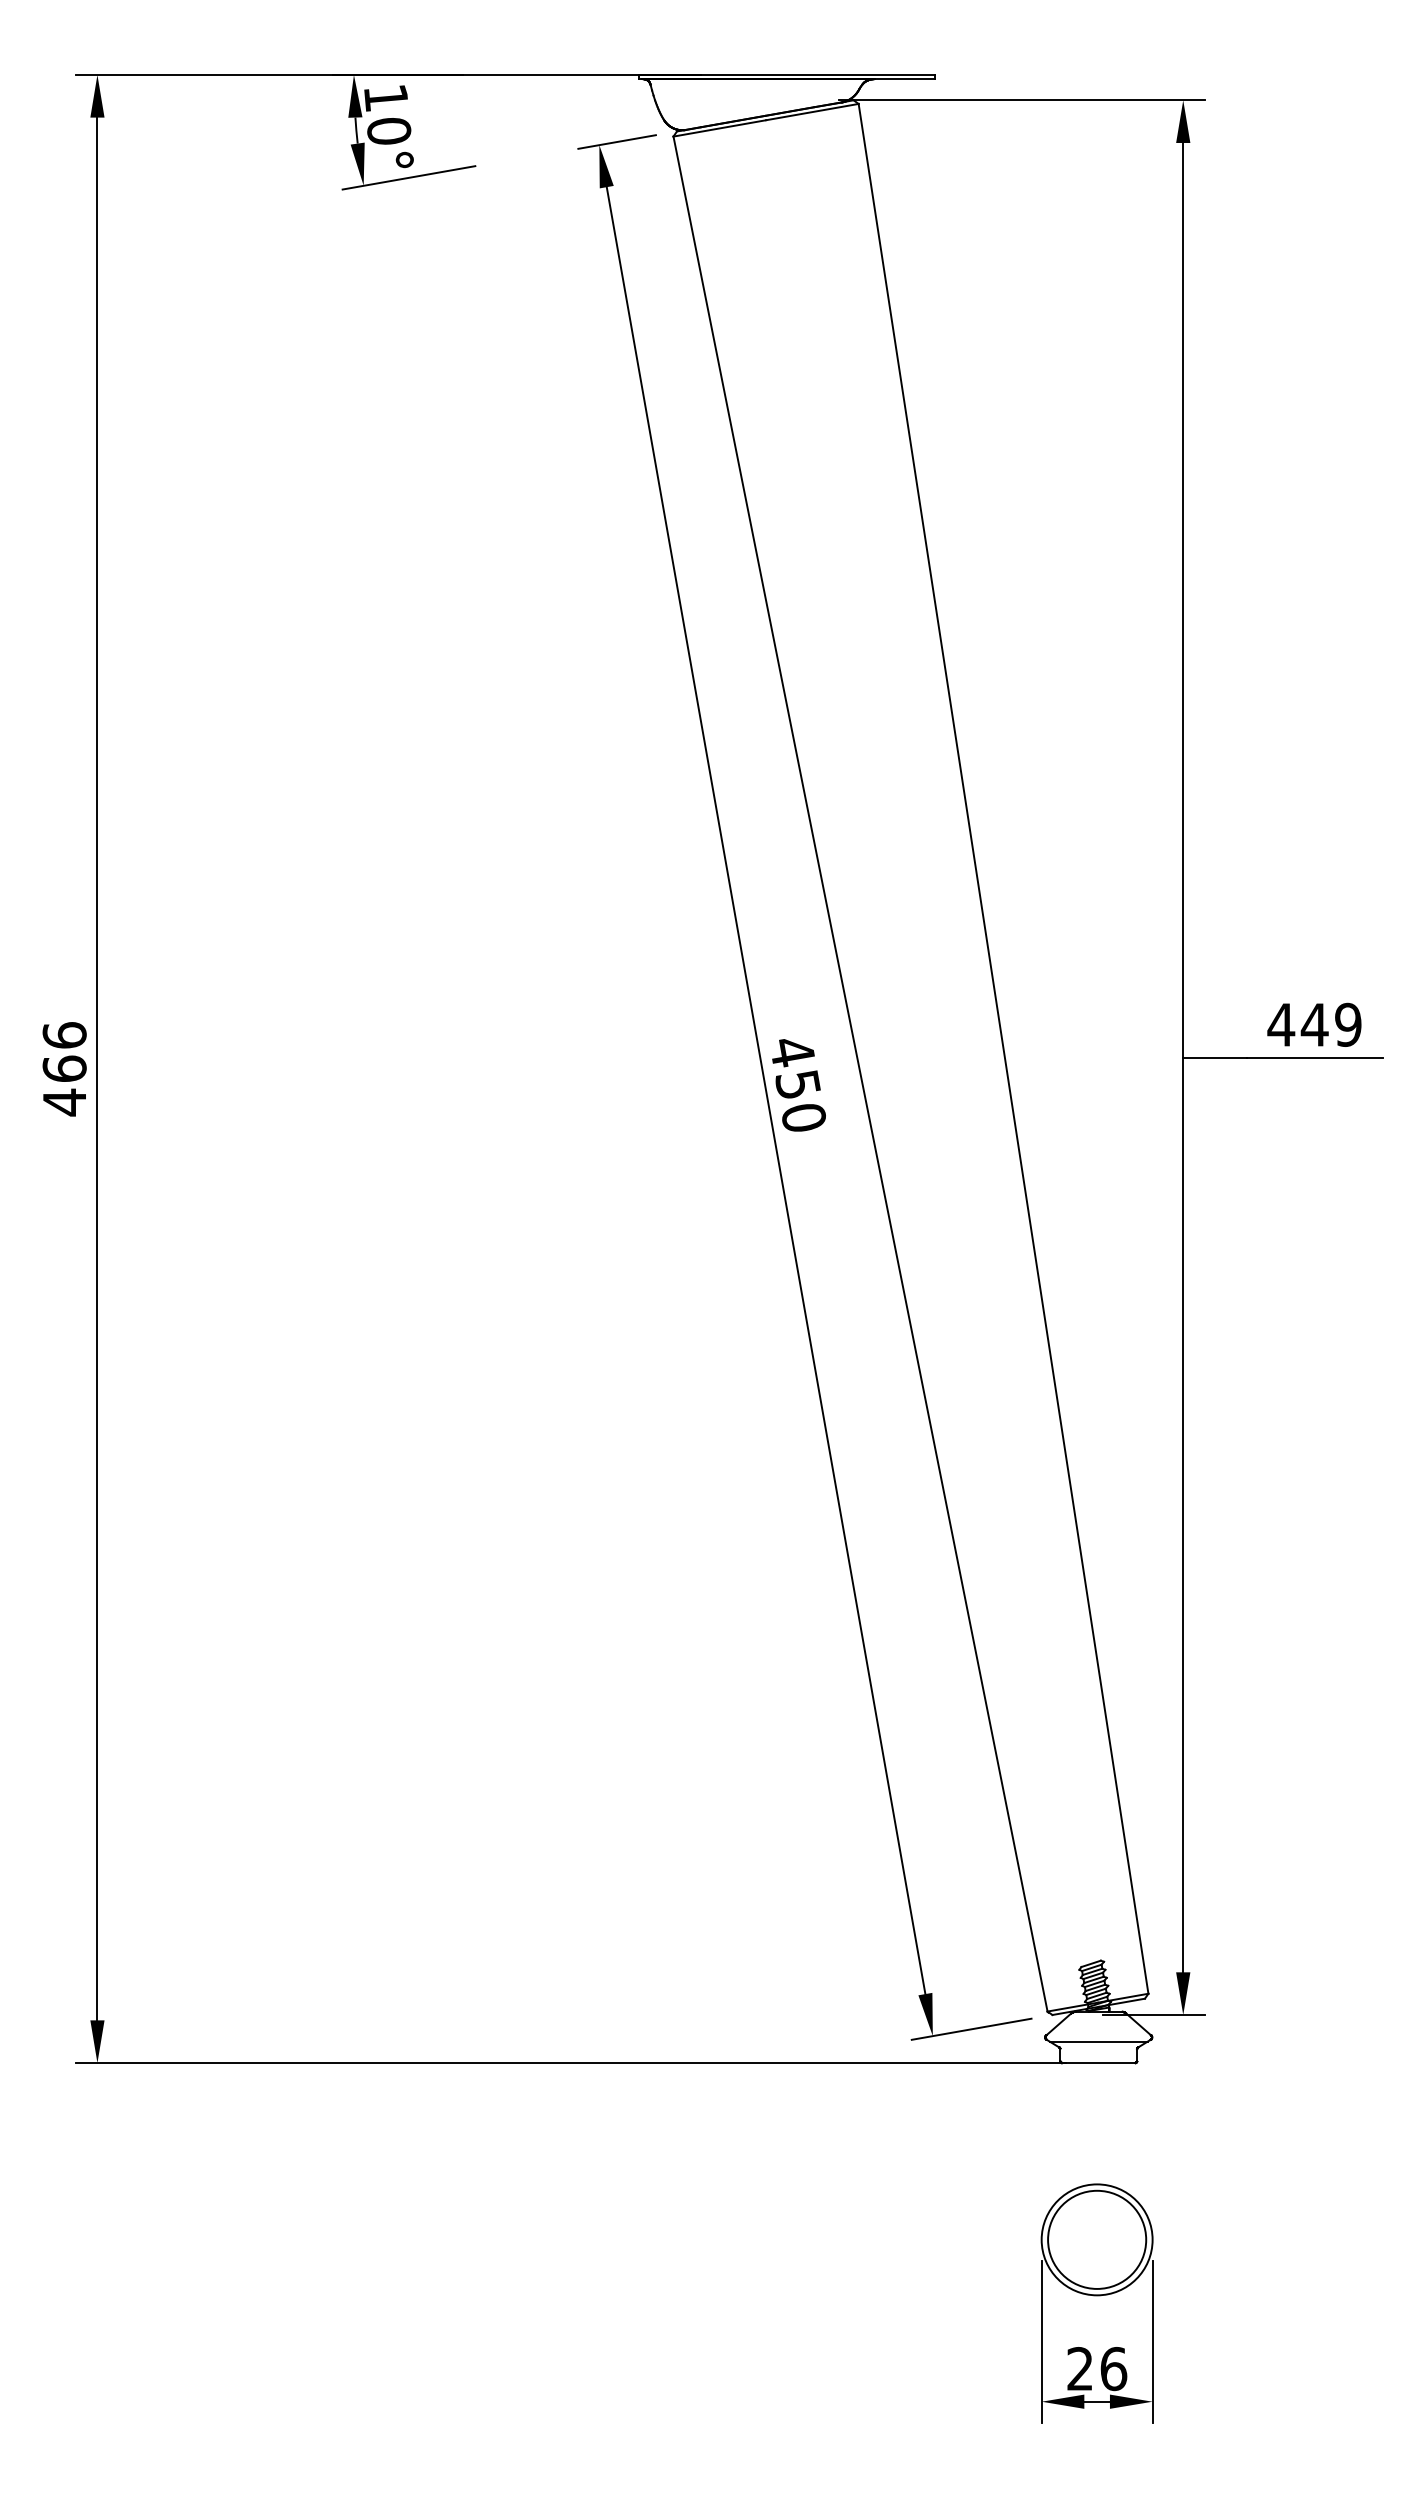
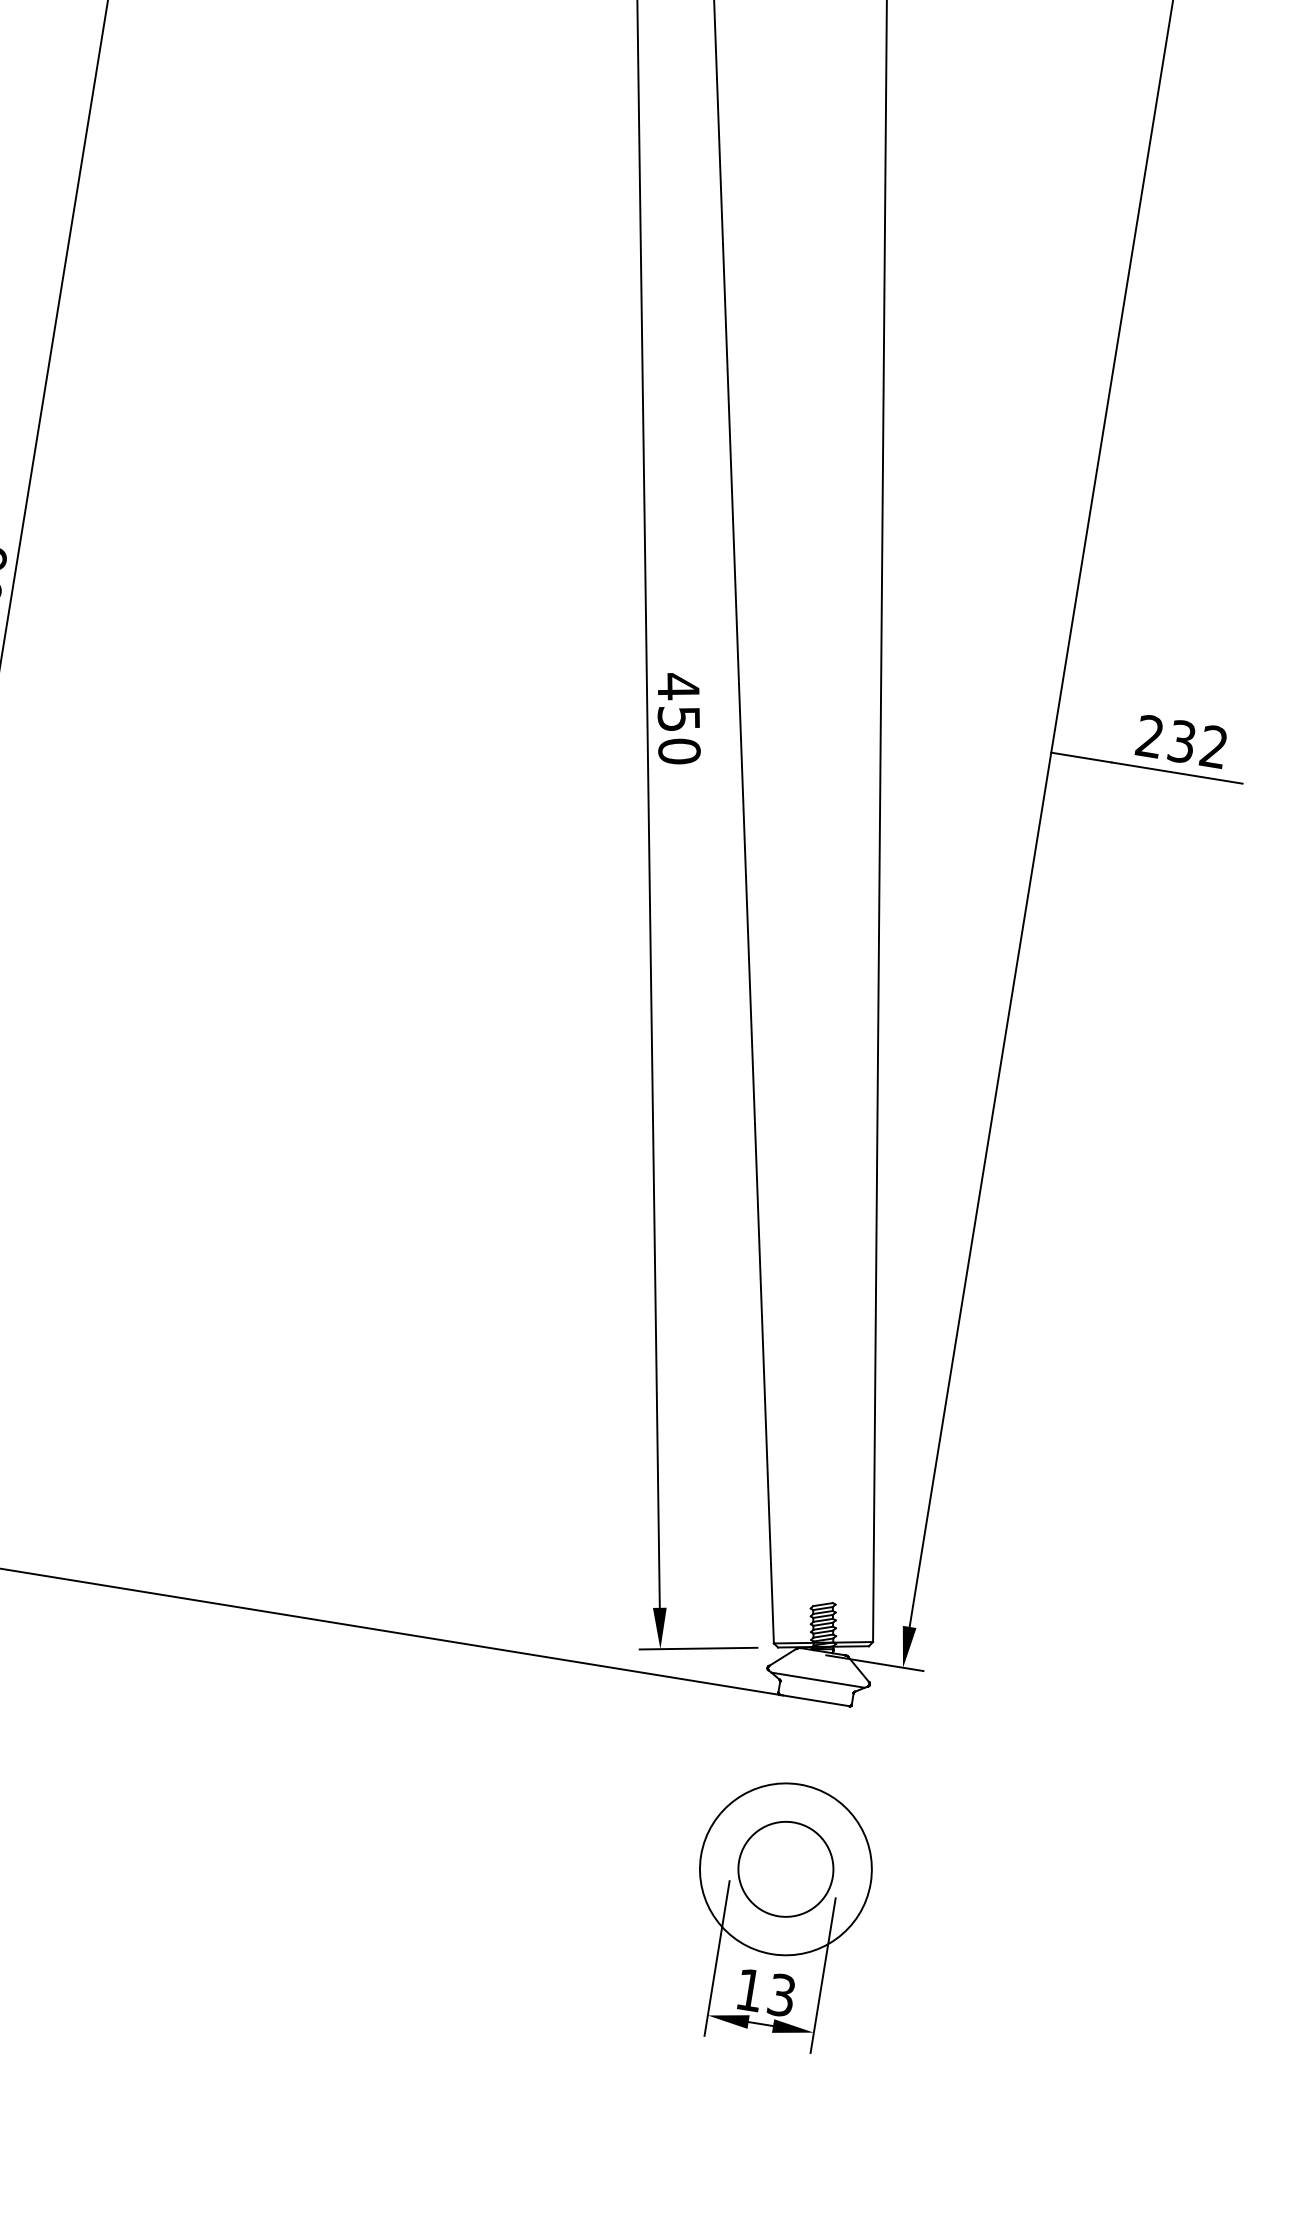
text: (1314, 1024) -> (1181, 741), 449 -> 232
circle: (1096, 2239) -> (785, 1868), size x1.6
text: (1097, 2369) -> (766, 1993), 26 -> 13

